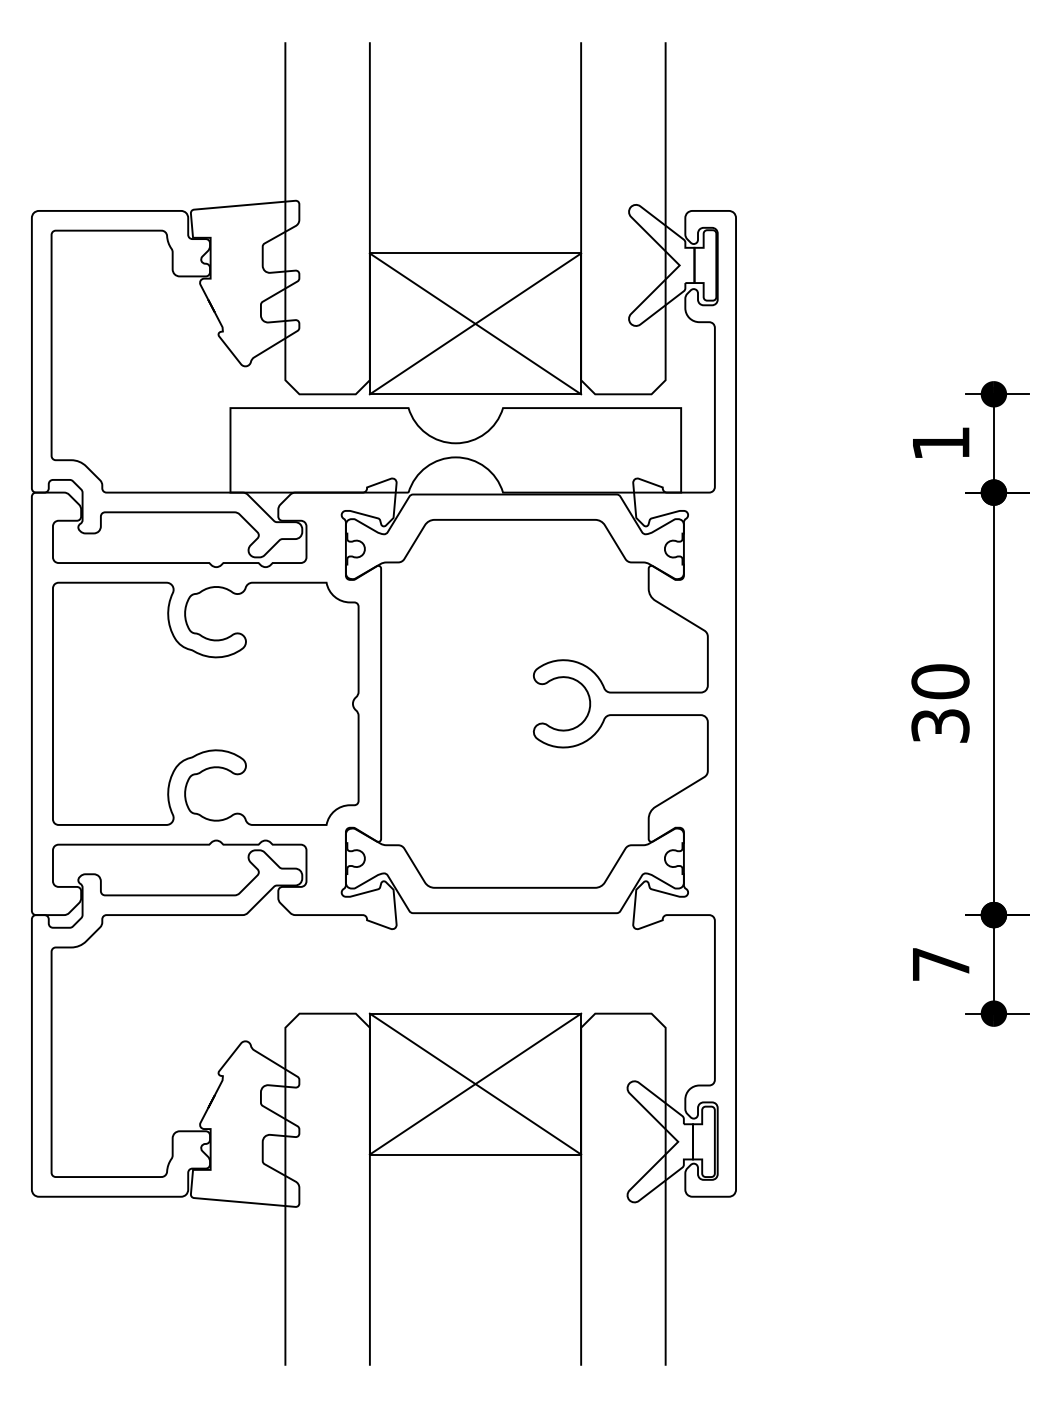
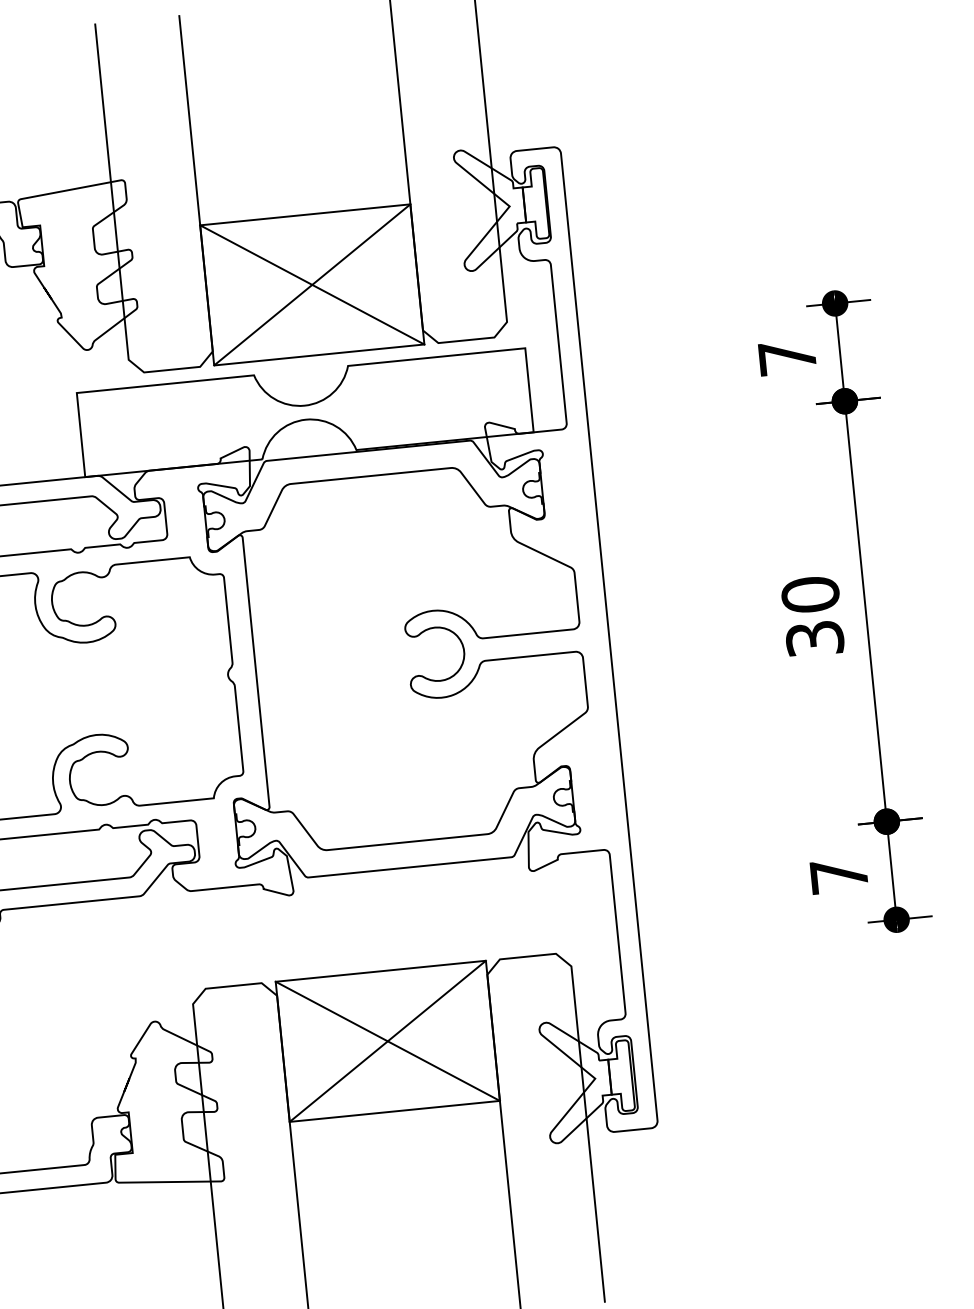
text: (941, 443) -> (787, 357), 1 -> 7

